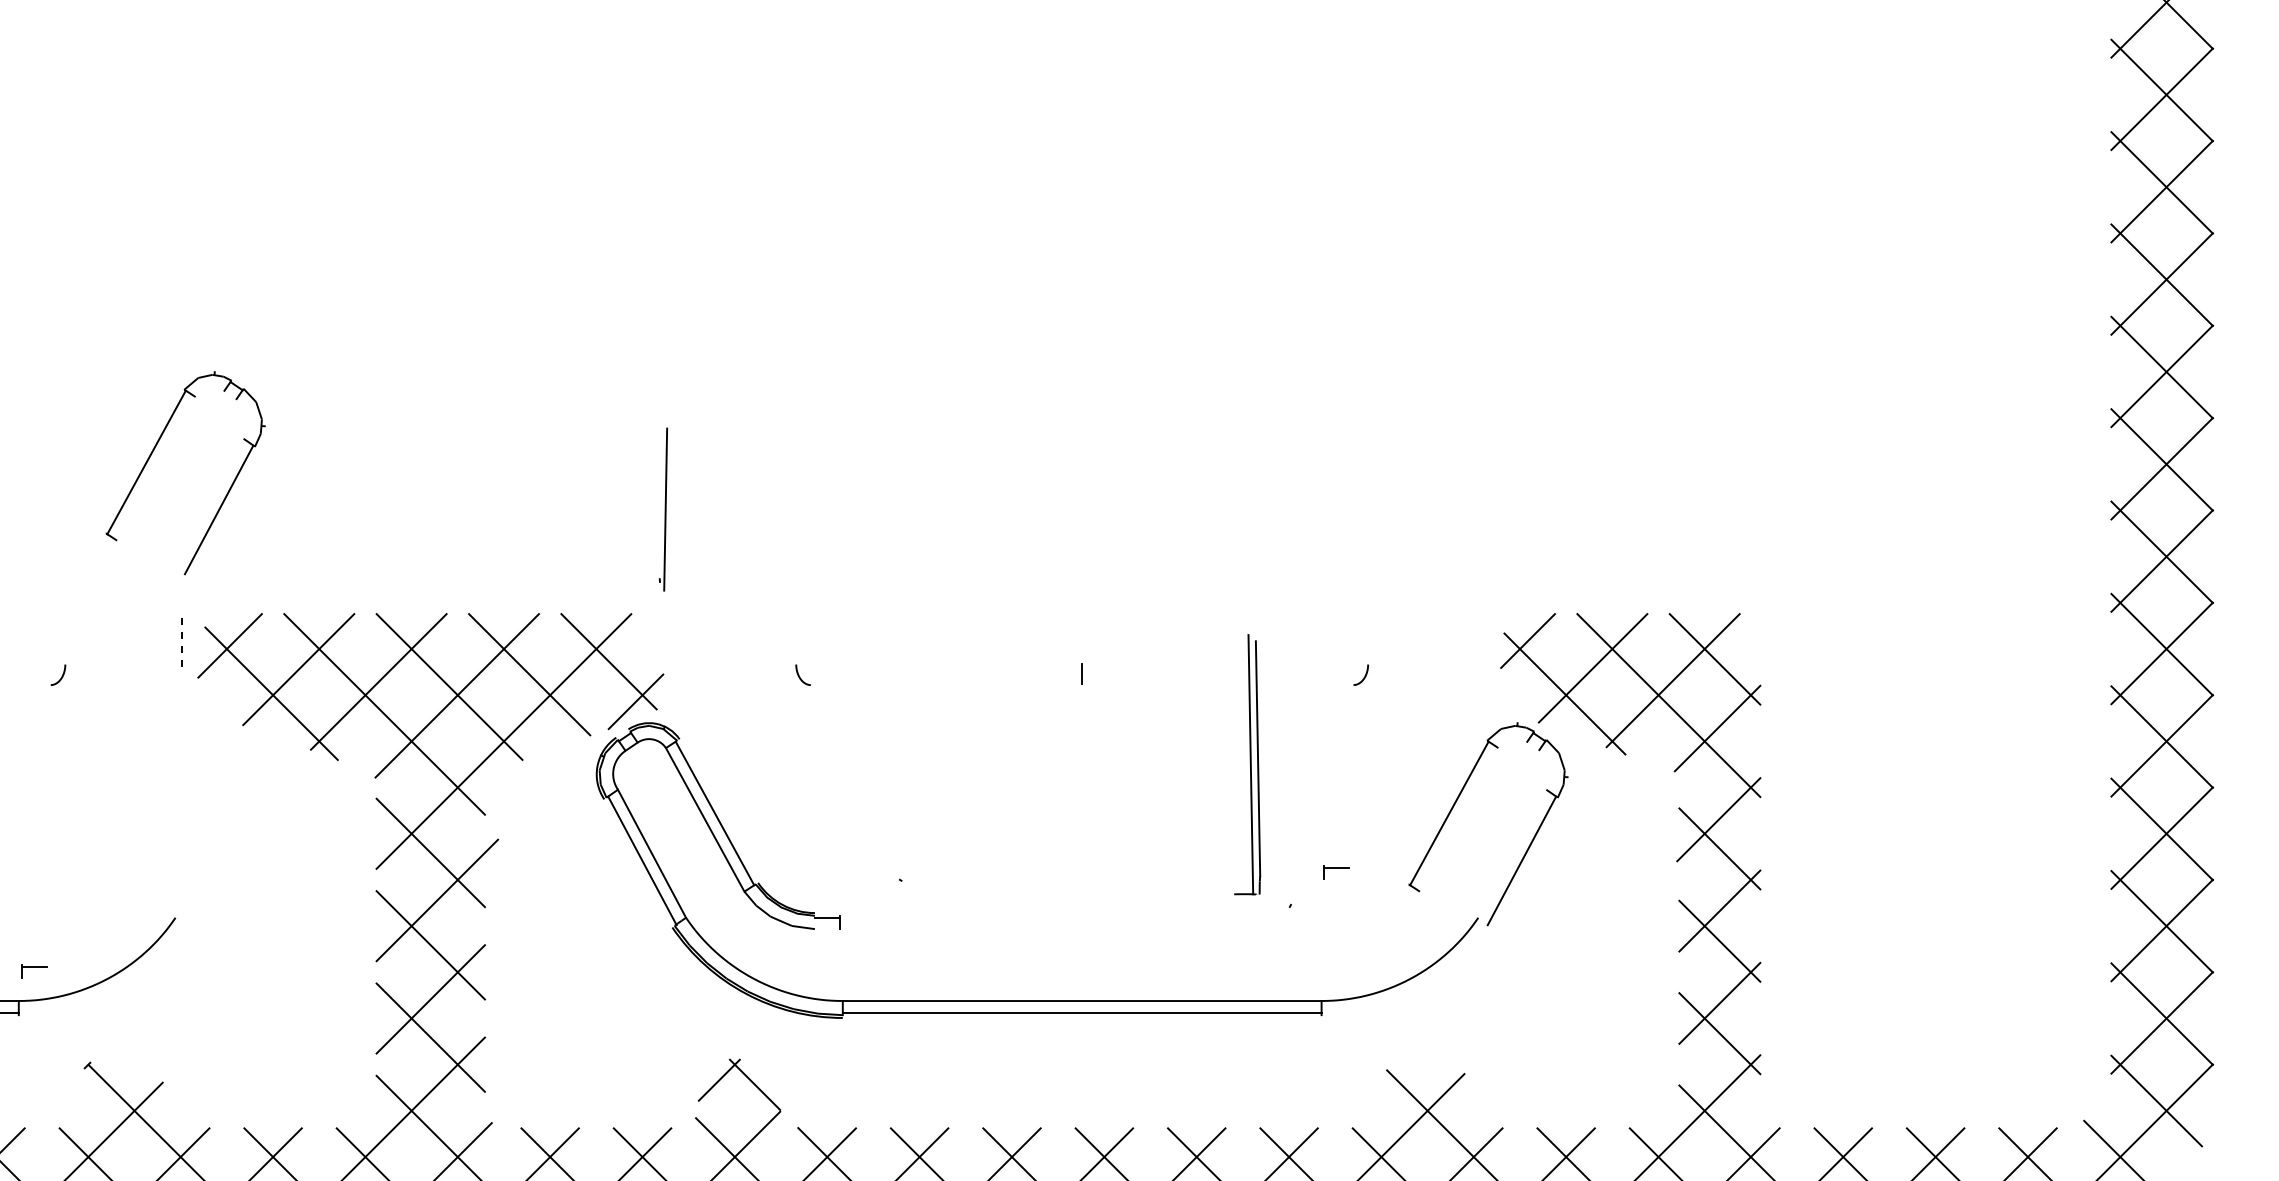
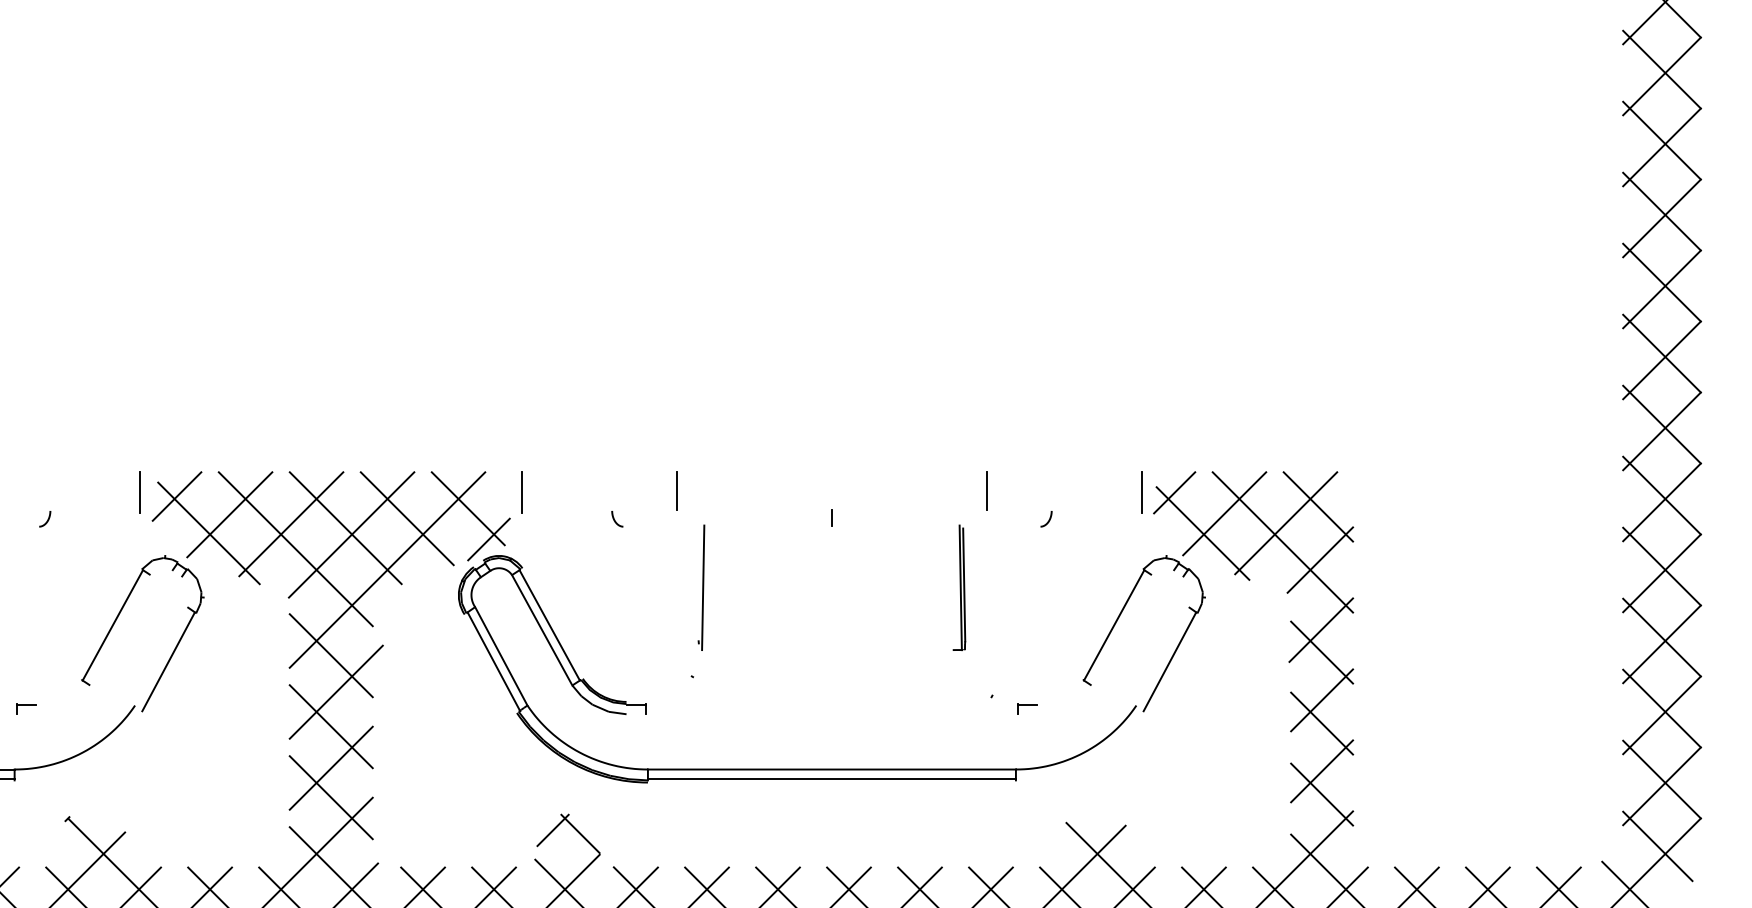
part: (153, 452) -> (118, 617), moved
part: (662, 509) -> (700, 587), moved
line: (880, 638) -> (676, 490), added
line: (1283, 638) -> (986, 490), added
line: (679, 639) -> (522, 491), added
line: (1484, 639) -> (1141, 491), added
line: (182, 640) -> (140, 492), dashed -> solid
part: (1247, 764) -> (959, 587), size x0.62
part: (1336, 872) -> (1027, 709), moved
part: (34, 971) -> (26, 709), moved

